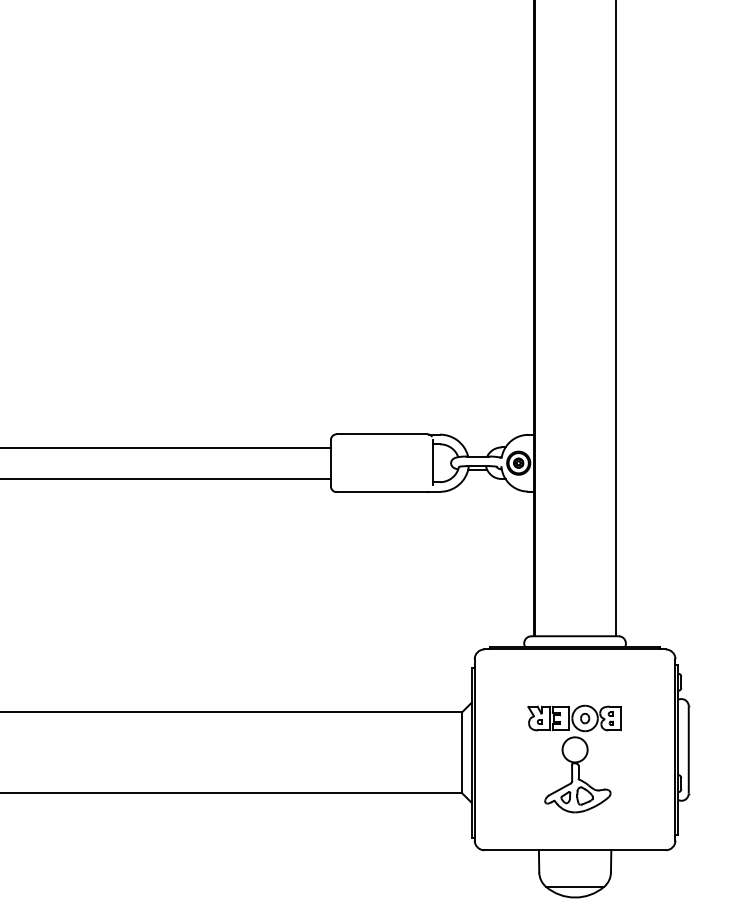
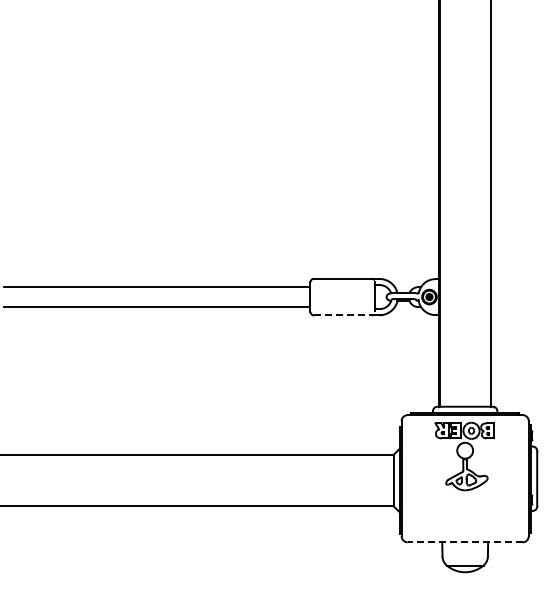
line: (381, 492) -> (342, 315), solid -> dashed
part: (574, 758) -> (464, 456), moved
line: (574, 850) -> (464, 542), solid -> dashed

